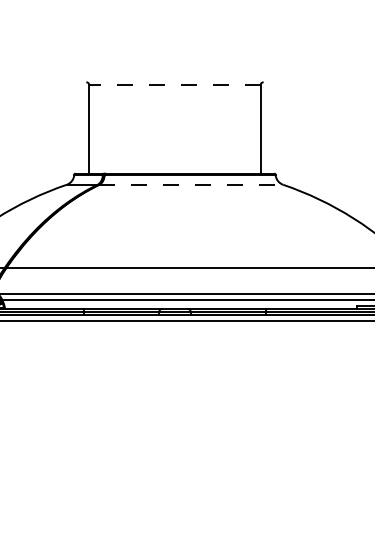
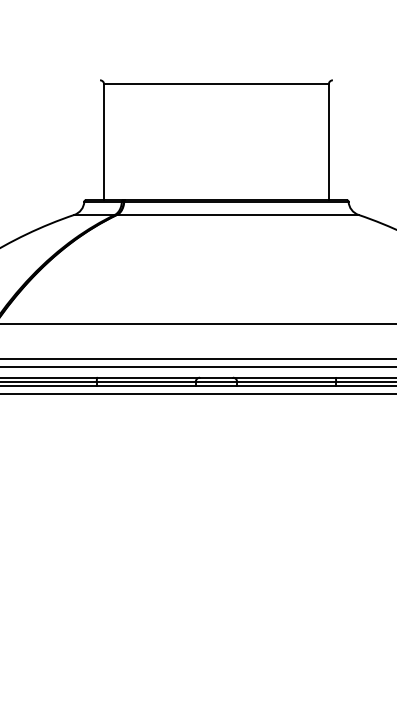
line: (174, 85) -> (215, 84), dashed -> solid
line: (191, 184) -> (238, 214), dashed -> solid

